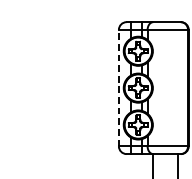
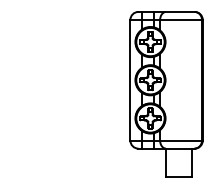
line: (119, 87) -> (130, 79), dashed -> solid

